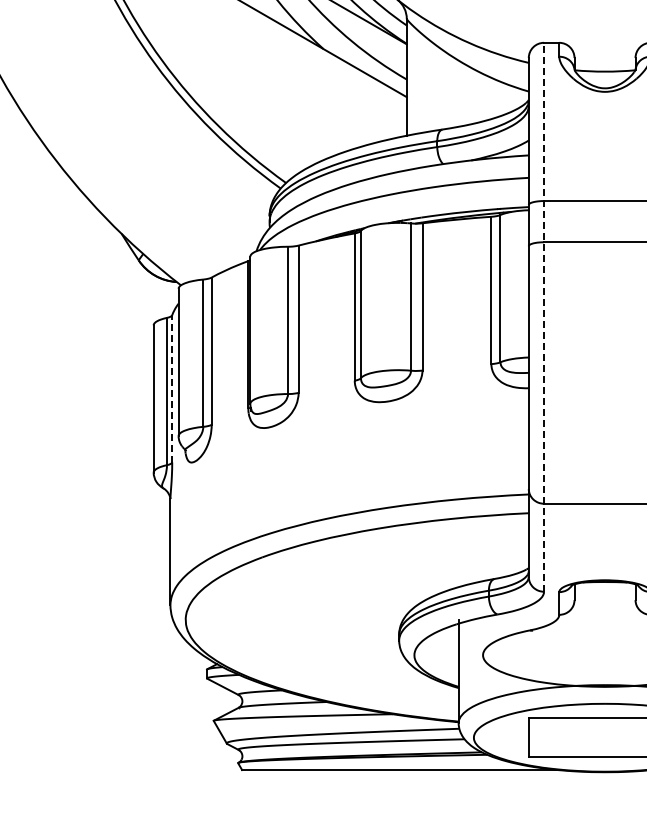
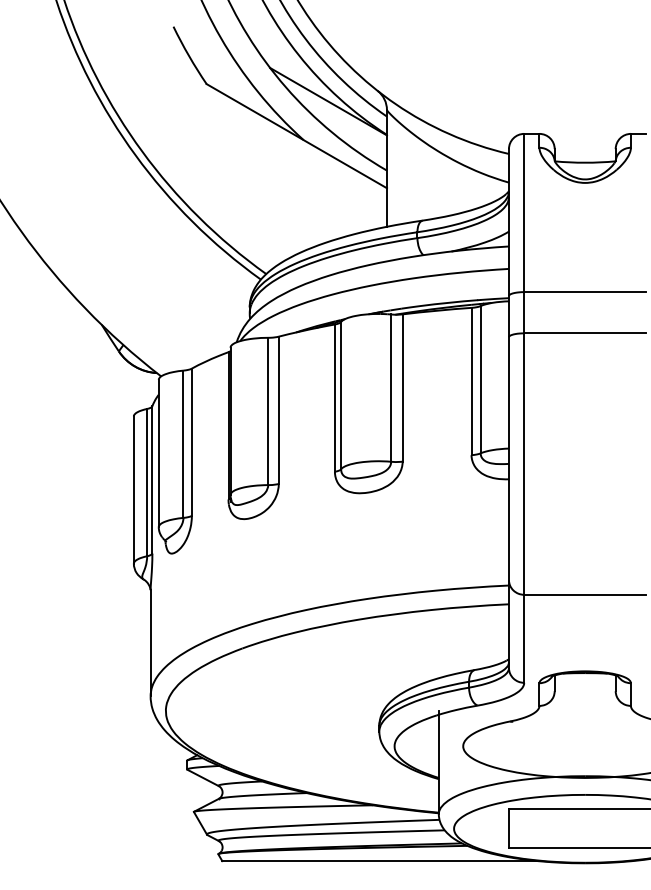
line: (544, 316) -> (524, 407), dashed -> solid
line: (172, 388) -> (152, 479), dashed -> solid

